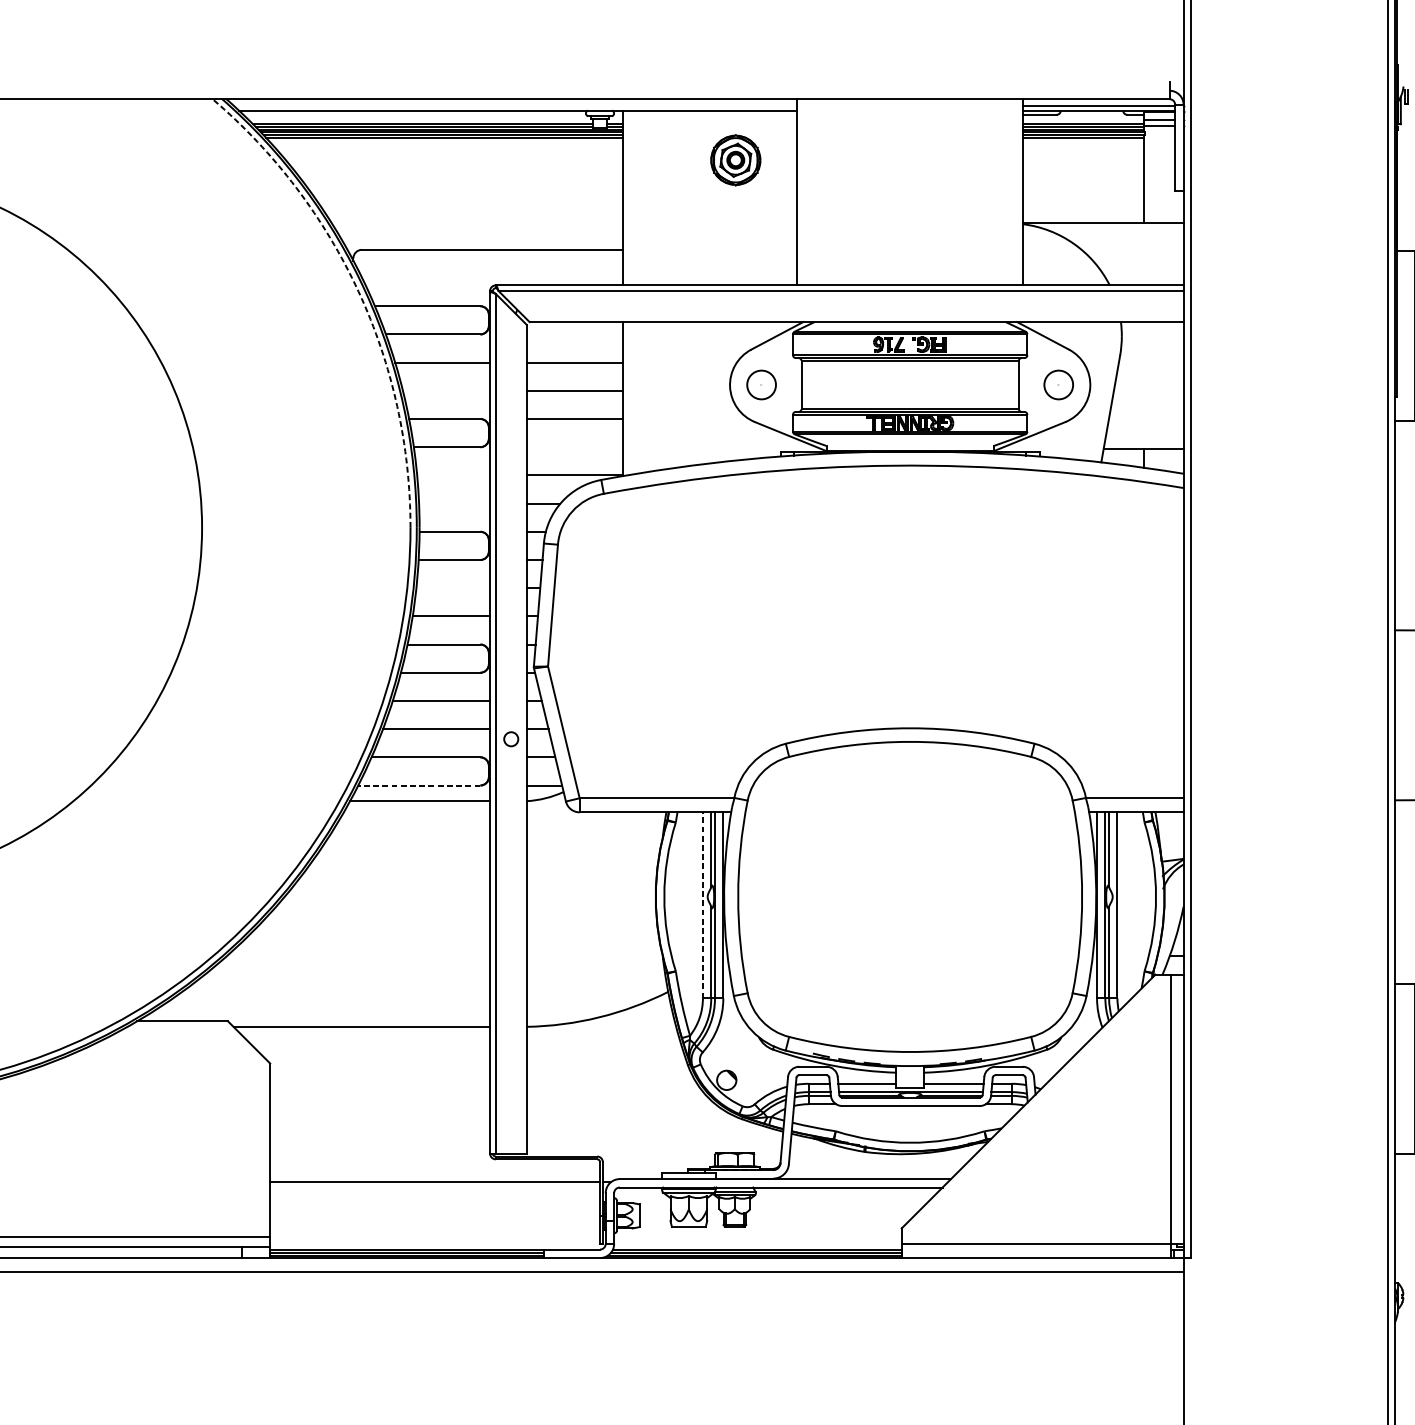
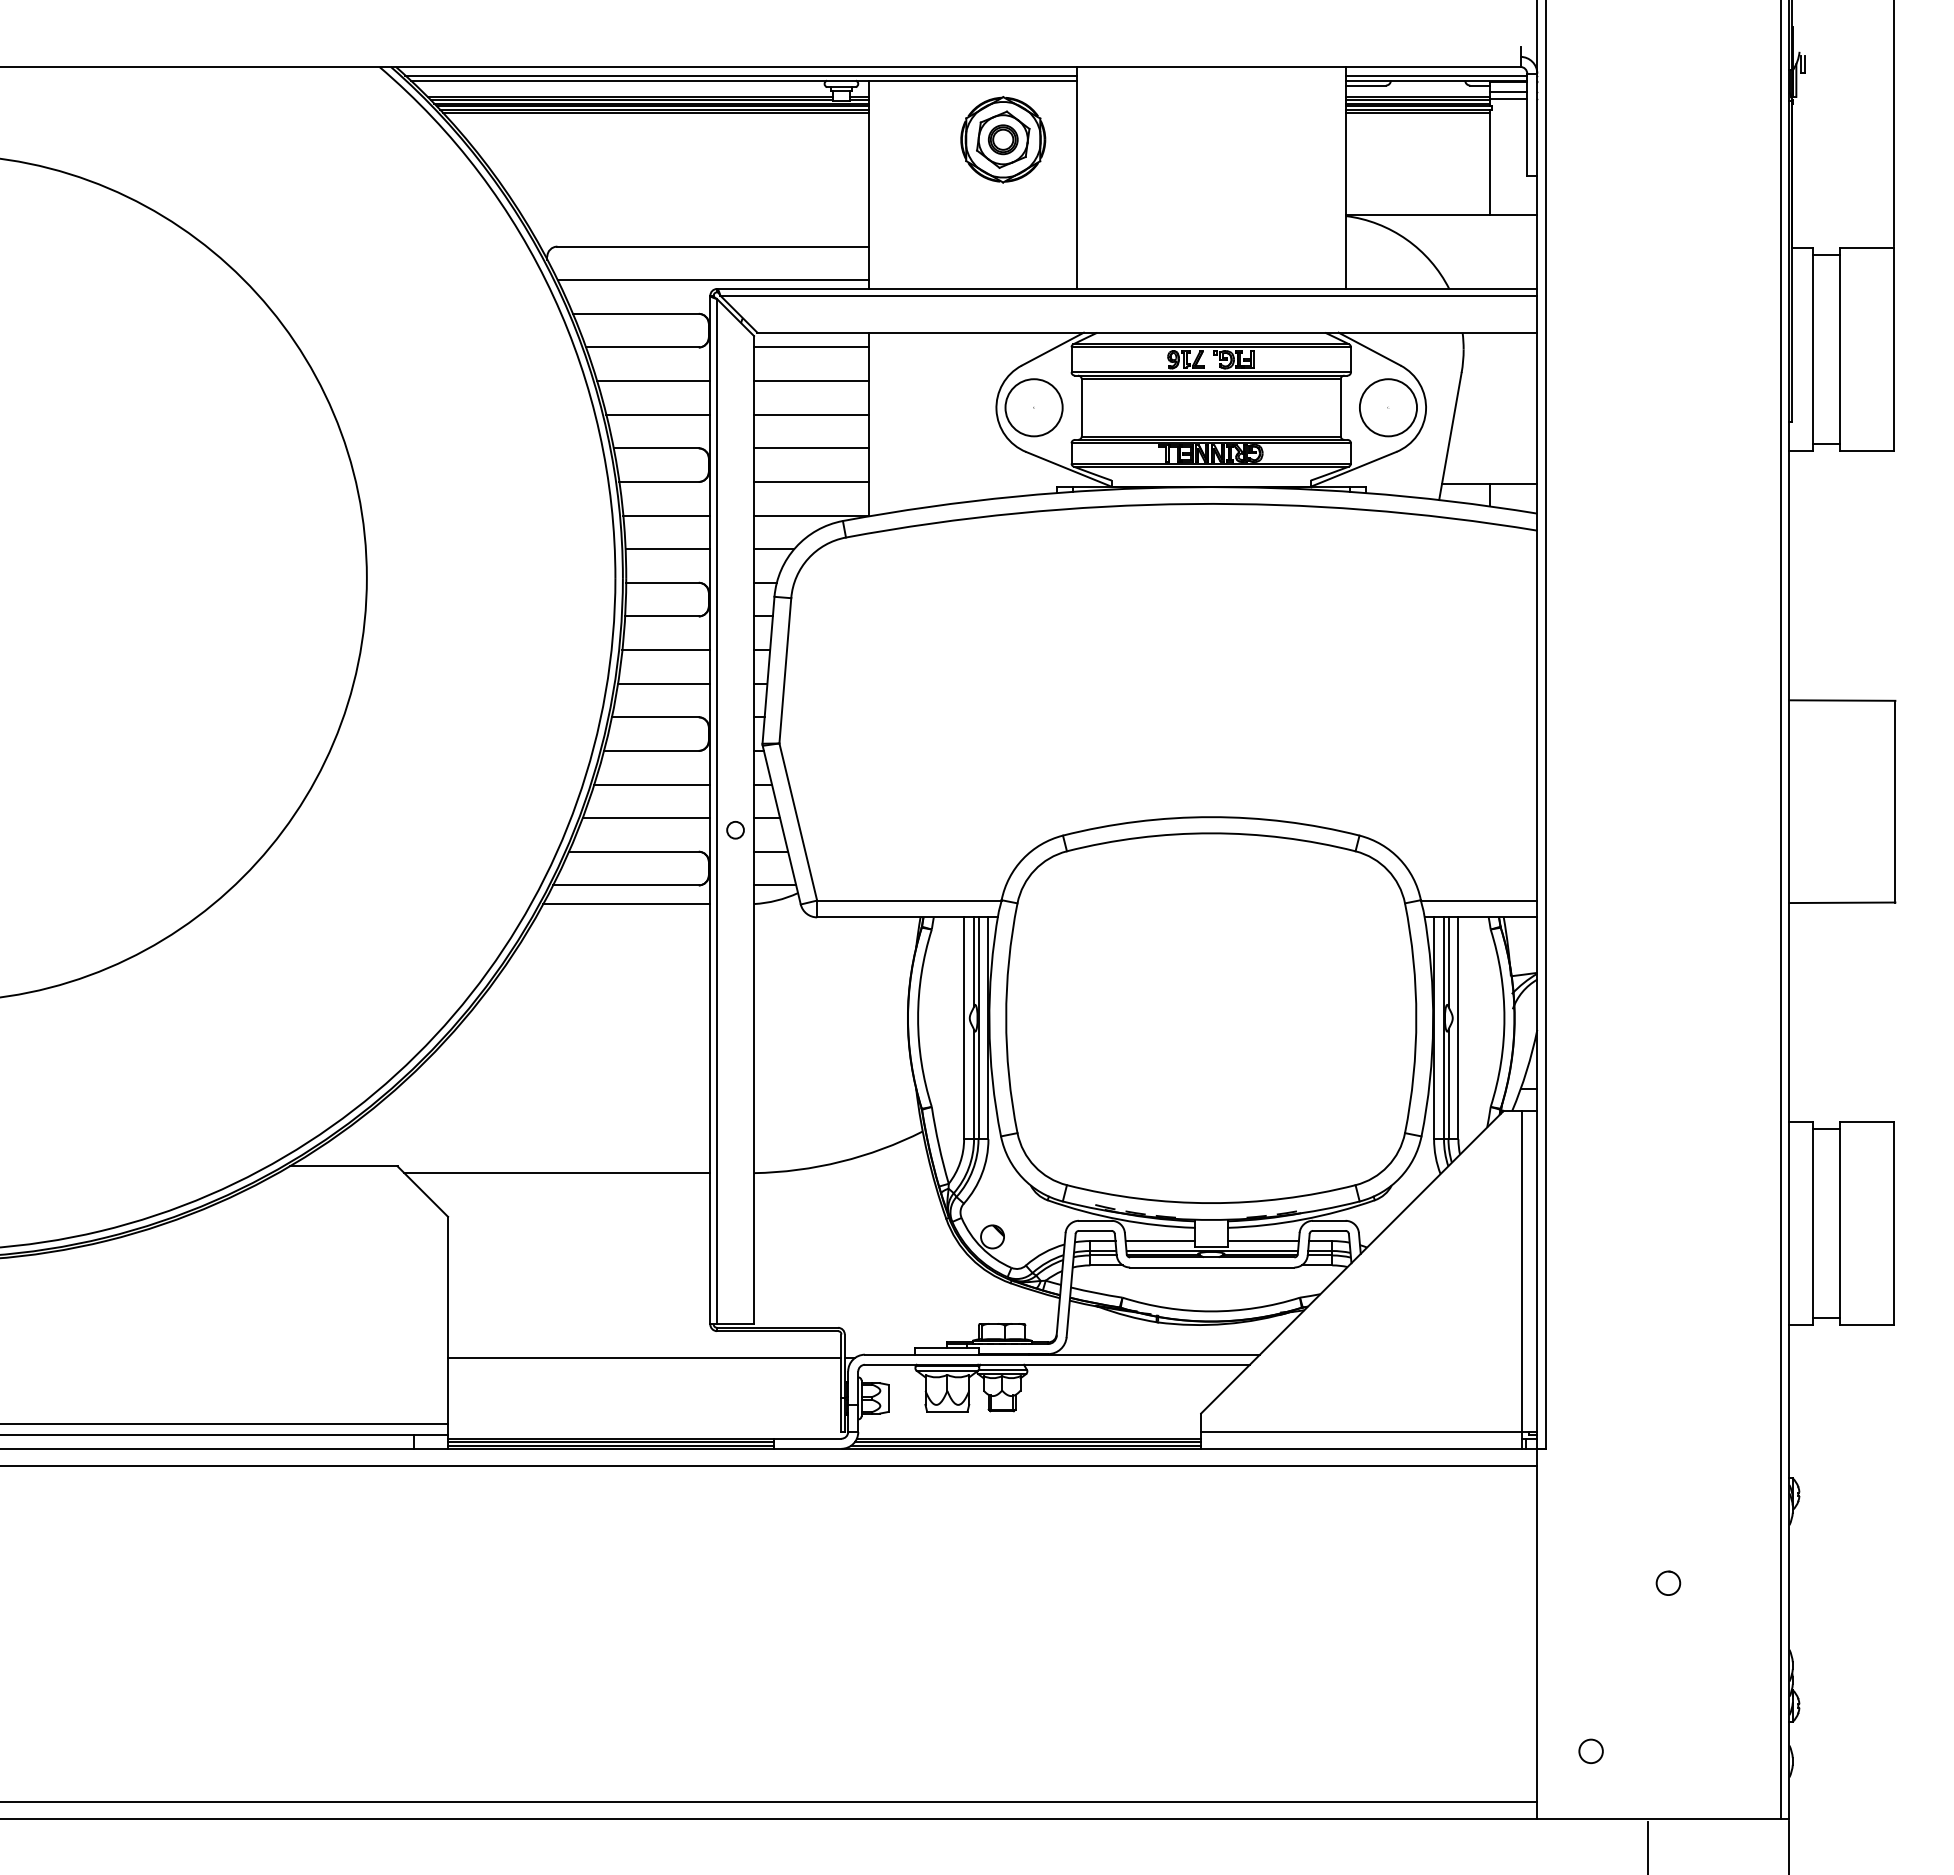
line: (515, 106) -> (740, 75), added
part: (735, 160) -> (1003, 139), size x1.43
line: (491, 278) -> (712, 280), added
arc: (358, 291) -> (553, 296), dashed -> solid
line: (574, 334) -> (811, 347), added
circle: (761, 384) -> (1033, 407), size x1.67
circle: (1058, 384) -> (1388, 407), size x1.67
line: (446, 390) -> (658, 414), added
line: (574, 446) -> (811, 481), added
line: (453, 475) -> (666, 515), added
line: (454, 503) -> (667, 549), added
line: (453, 588) -> (666, 650), added
line: (419, 785) -> (626, 885), dashed -> solid
line: (703, 905) -> (964, 1028), dashed -> solid
part: (1293, 1370) -> (1668, 1582), added

